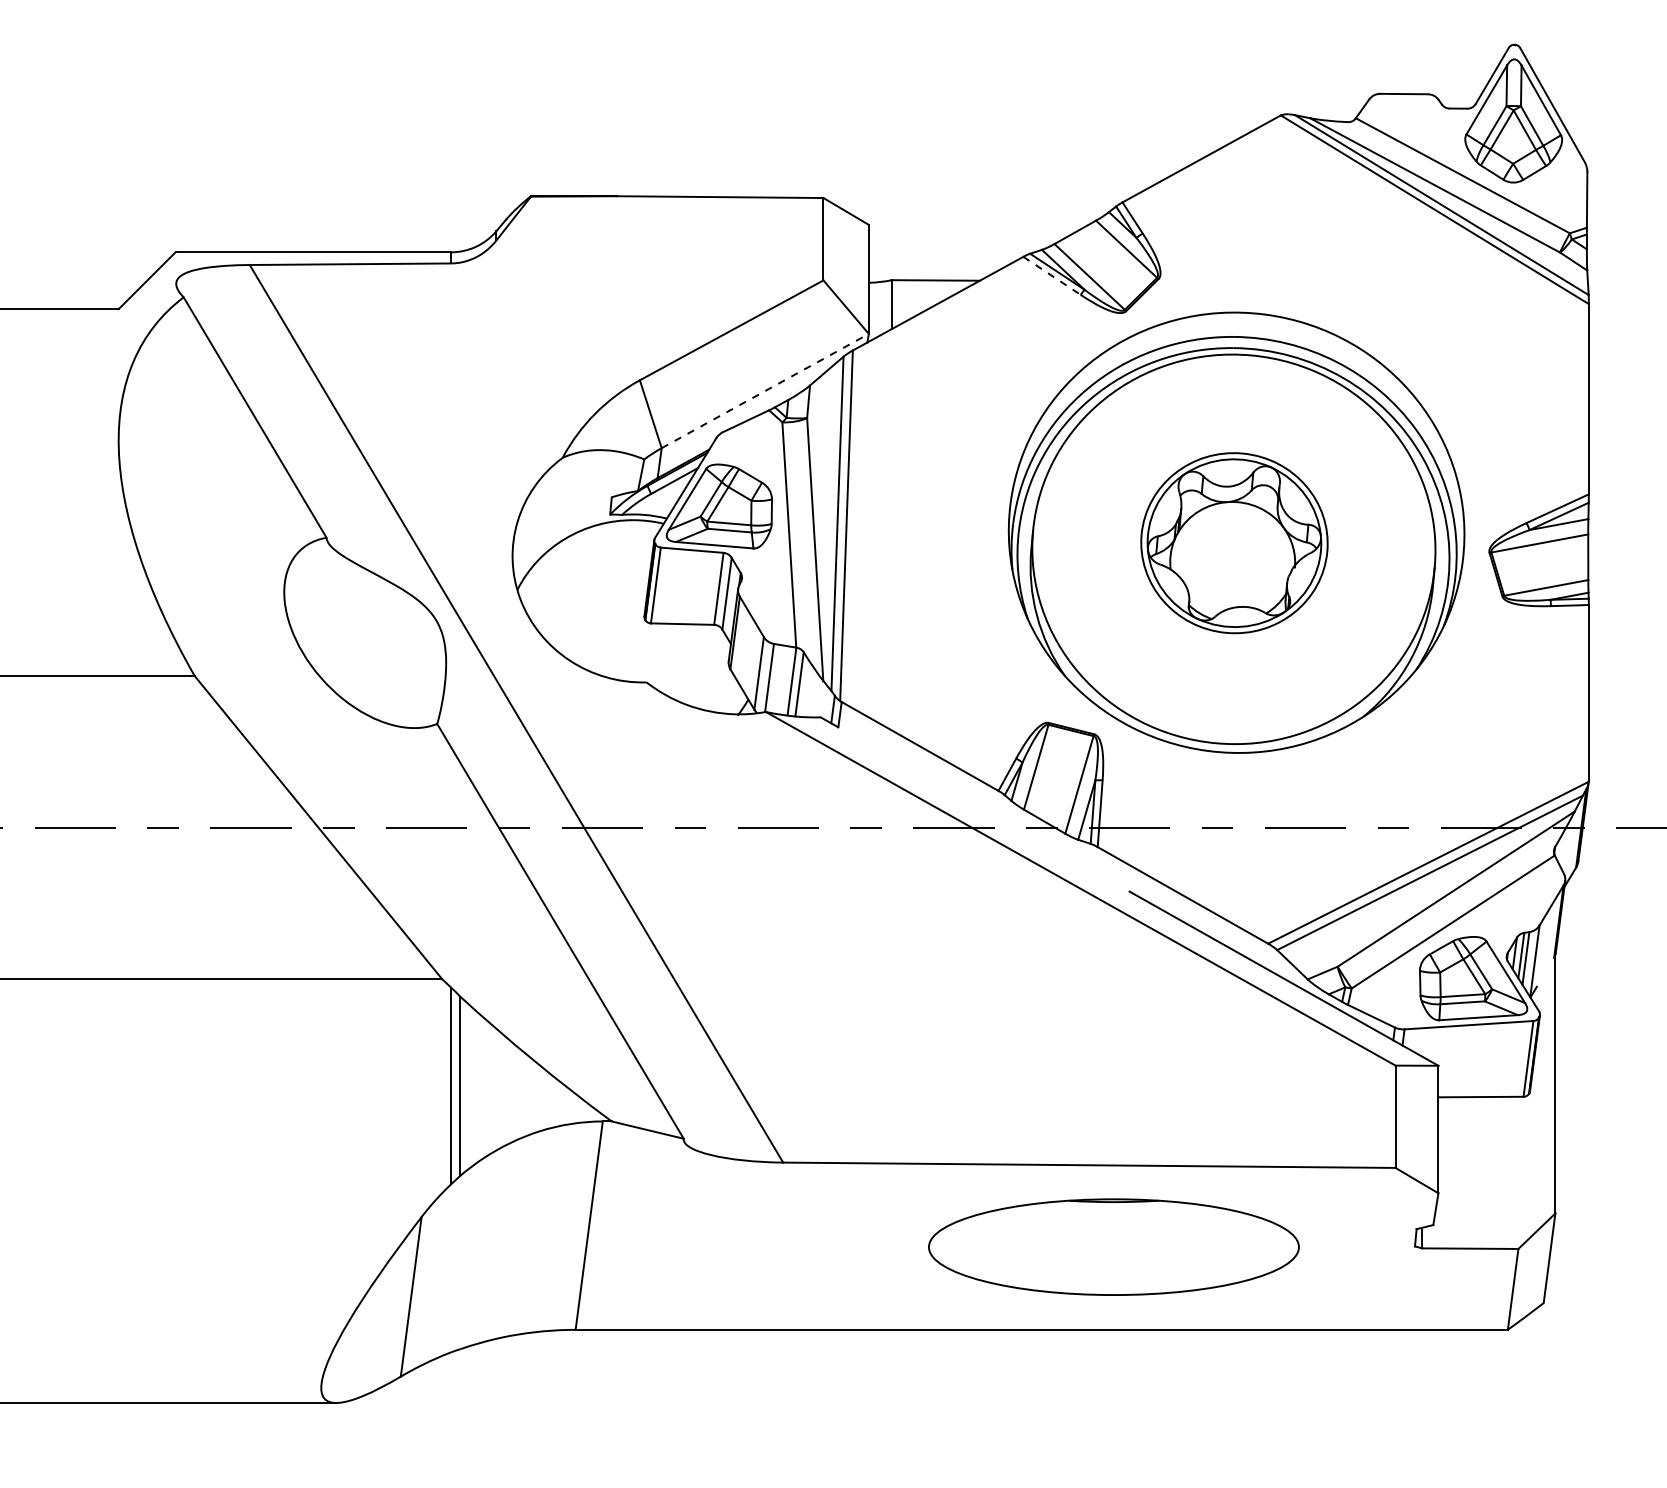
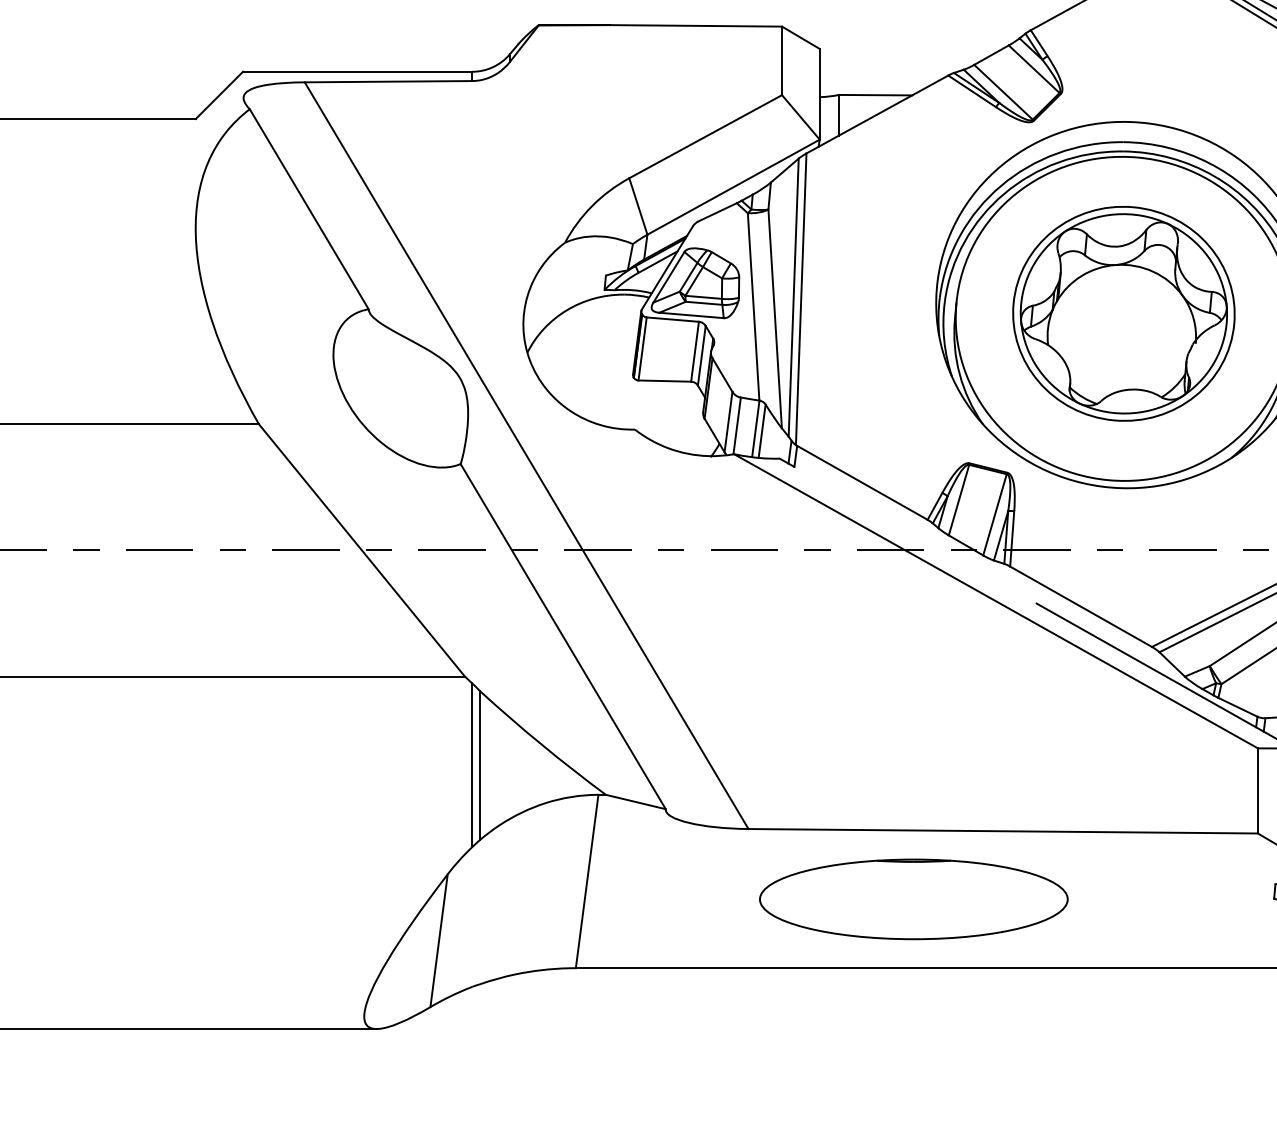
line: (1052, 276) -> (972, 91), dashed -> solid
line: (765, 390) -> (733, 186), dashed -> solid
part: (1234, 542) -> (1123, 313), size x1.43
part: (1113, 1246) -> (913, 898), moved

